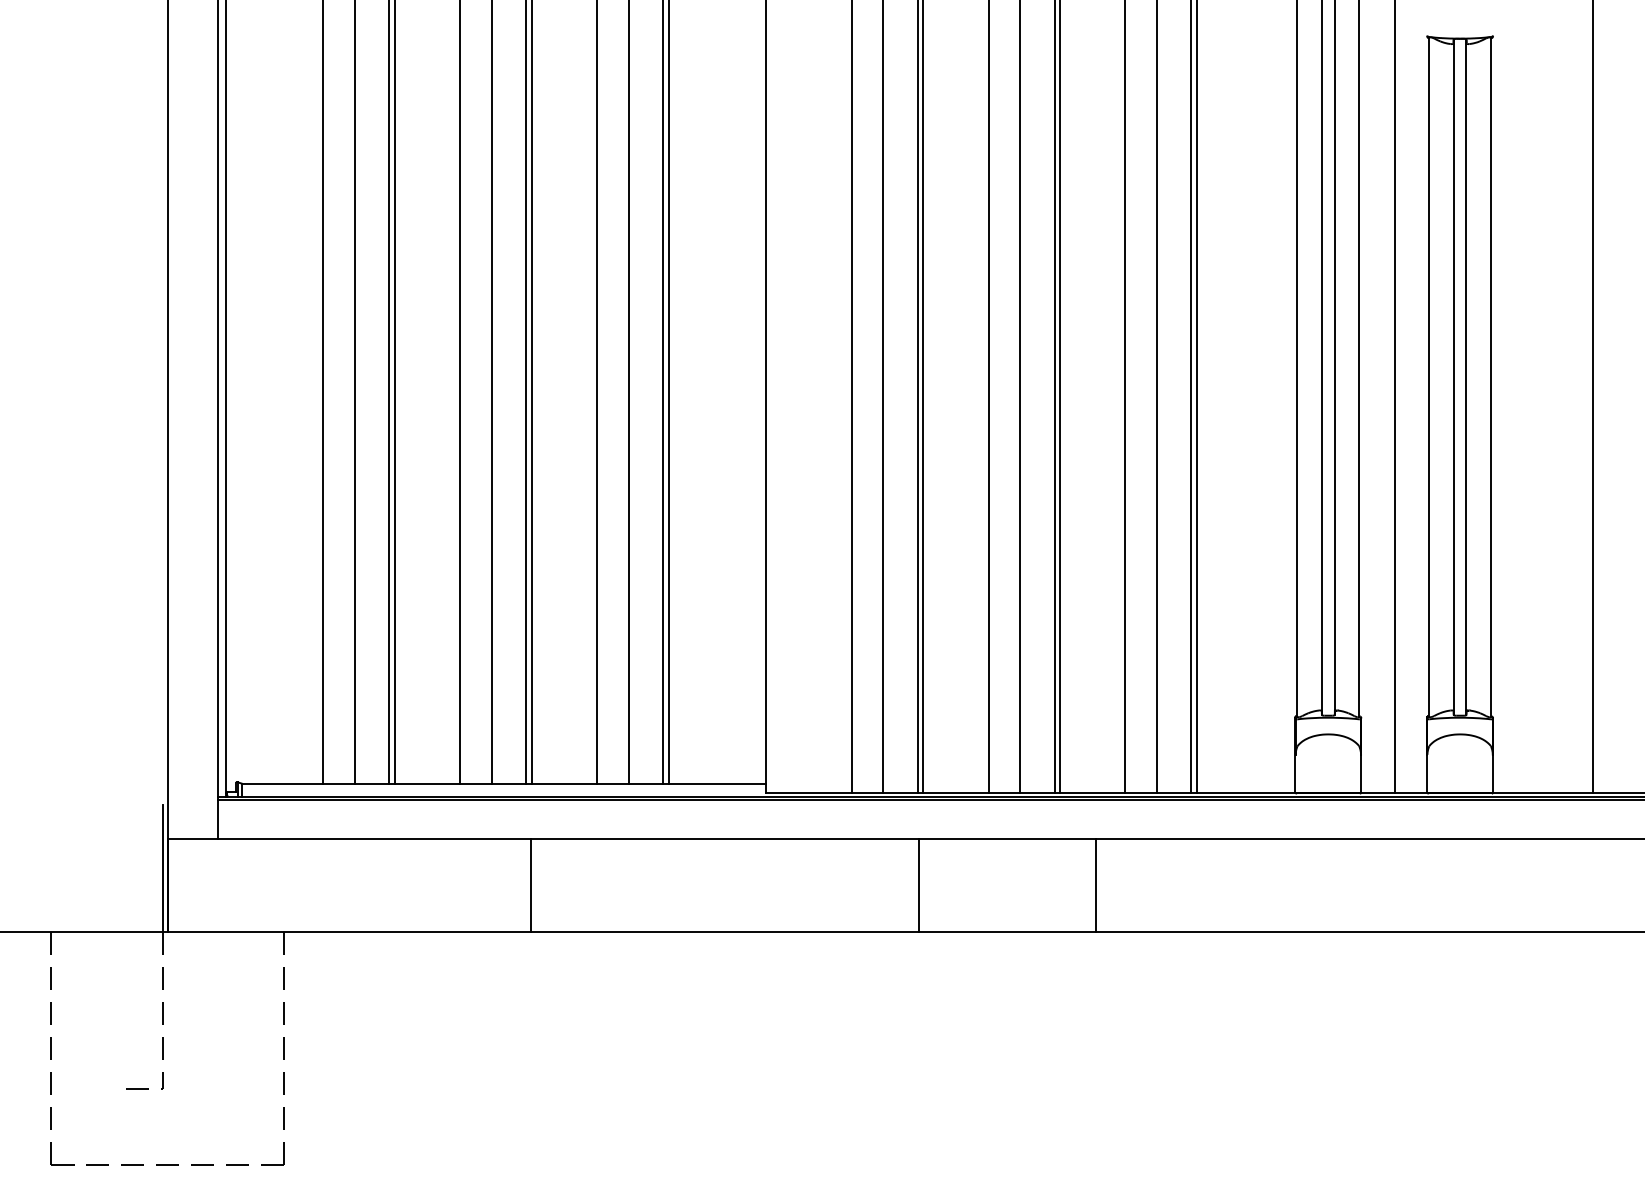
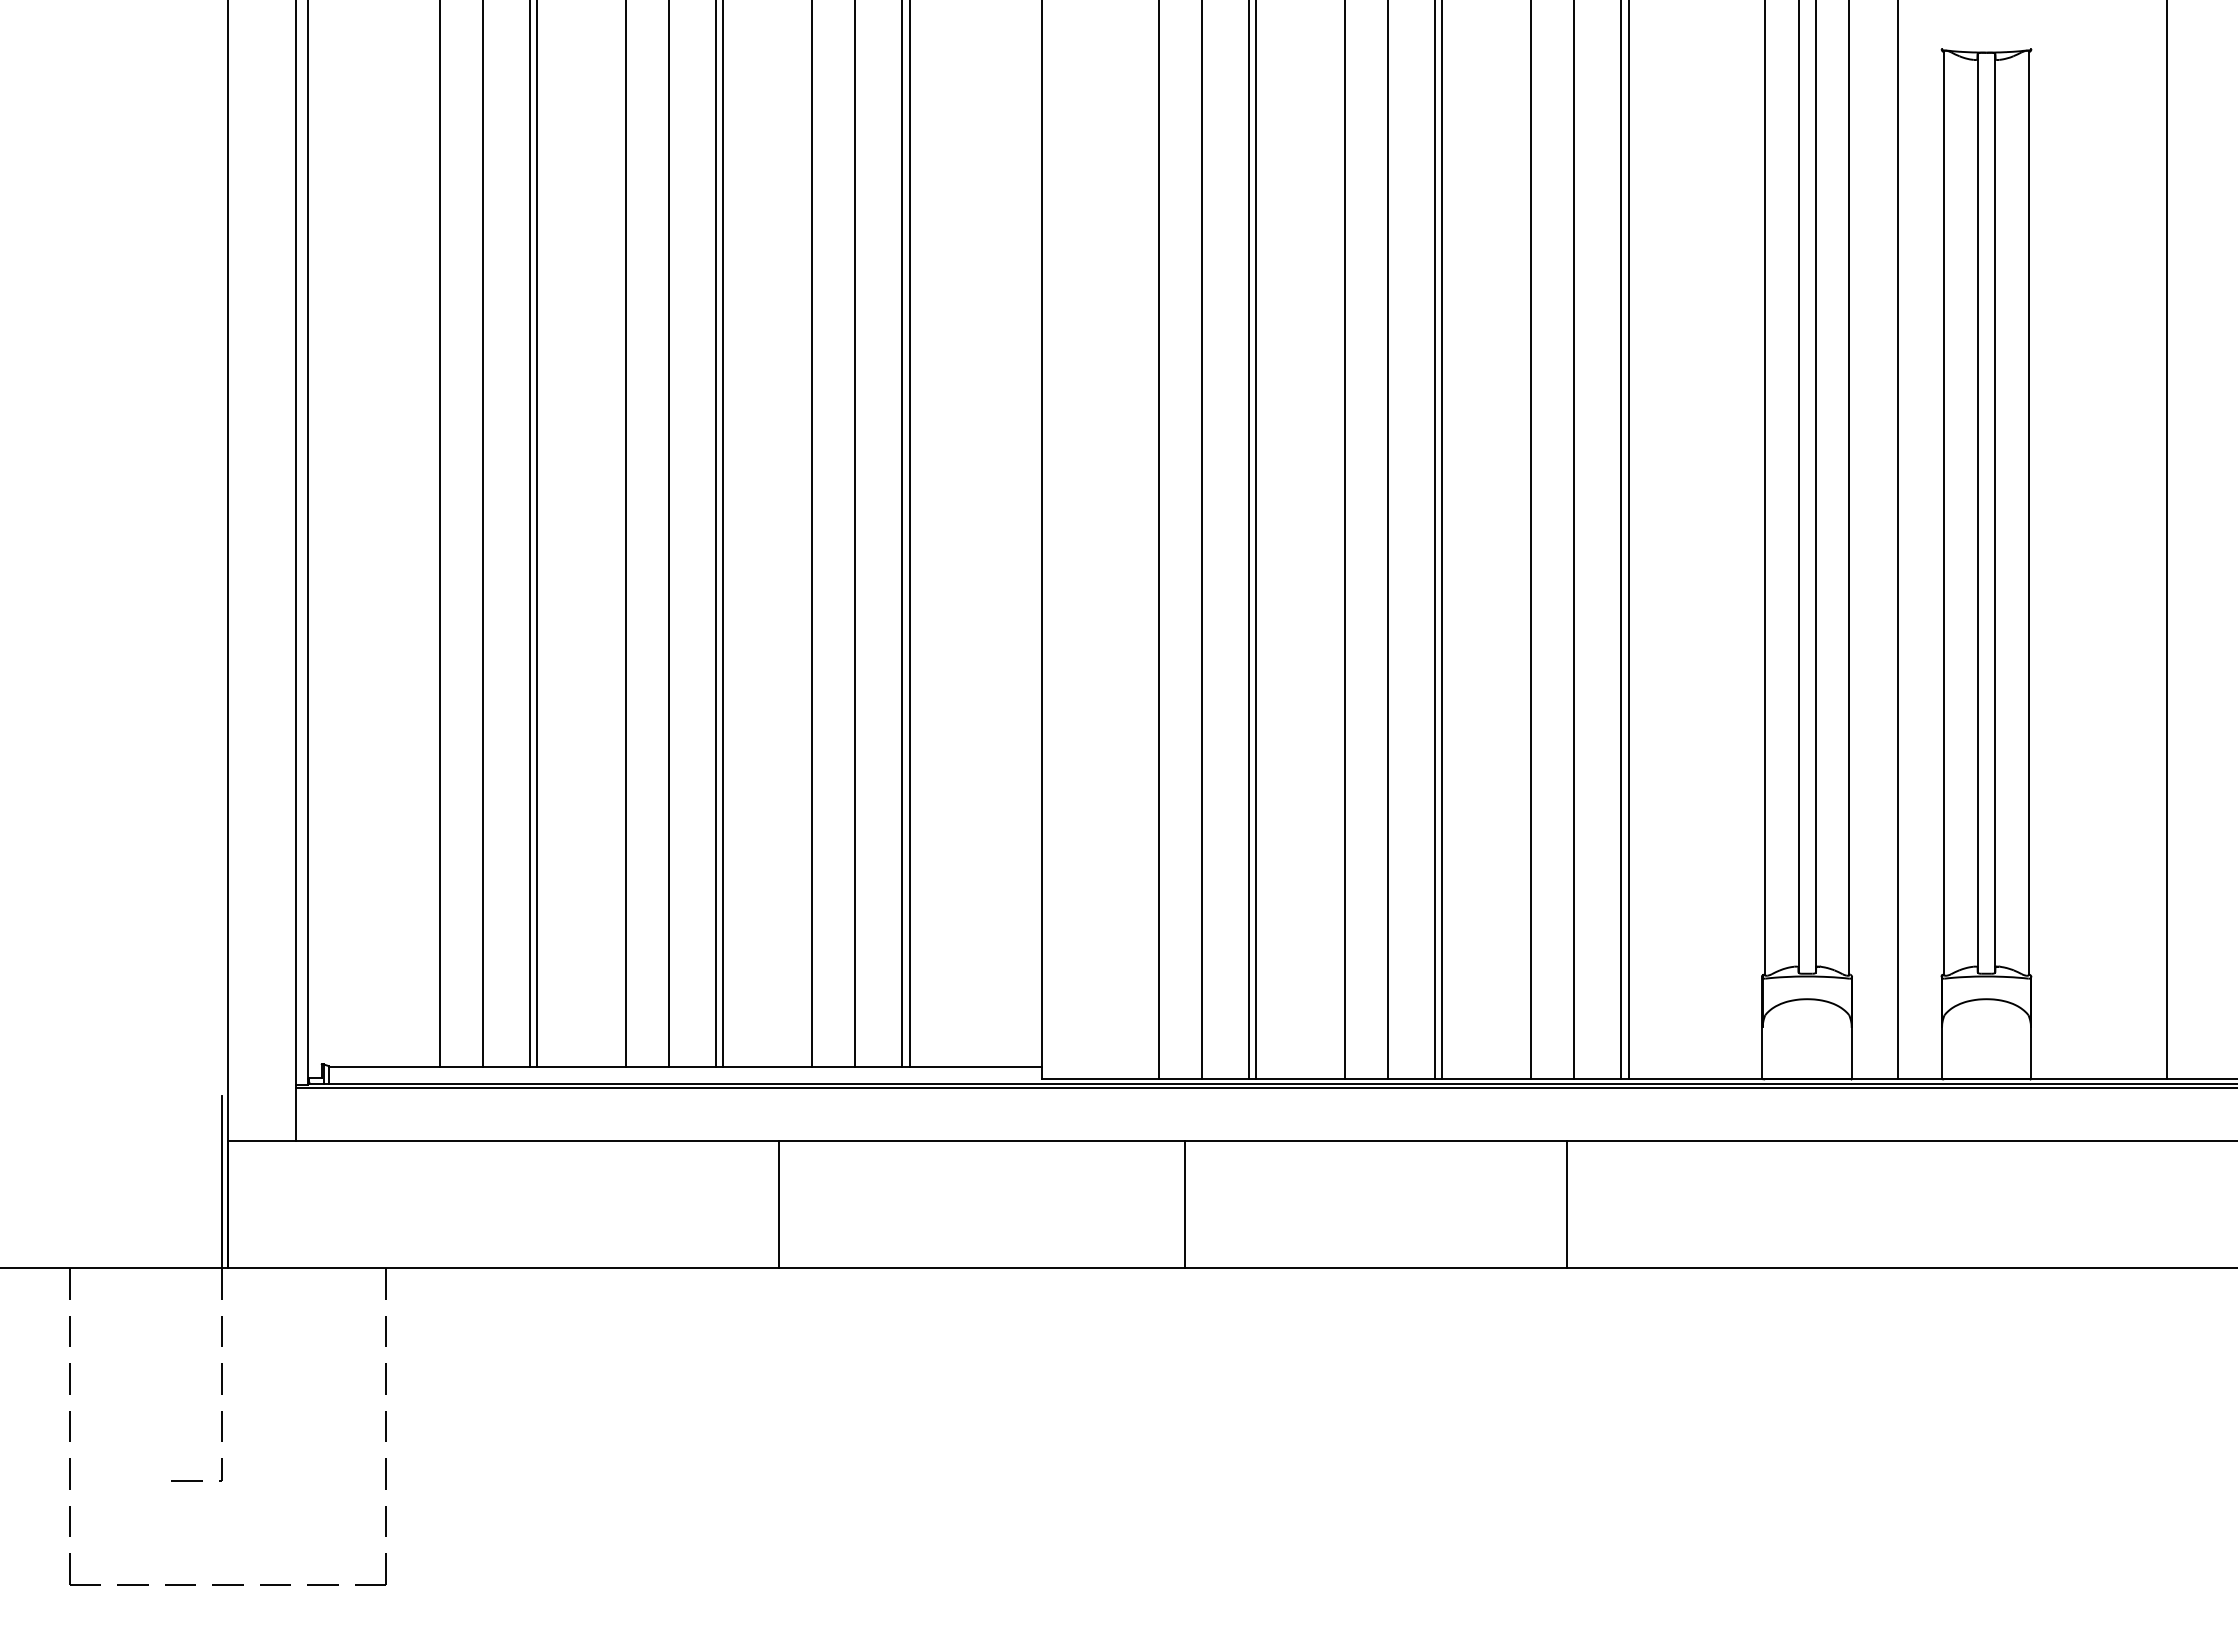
line: (531, 885) -> (779, 1204), moved
line: (919, 885) -> (1185, 1204), moved
line: (1096, 885) -> (1567, 1204), moved

